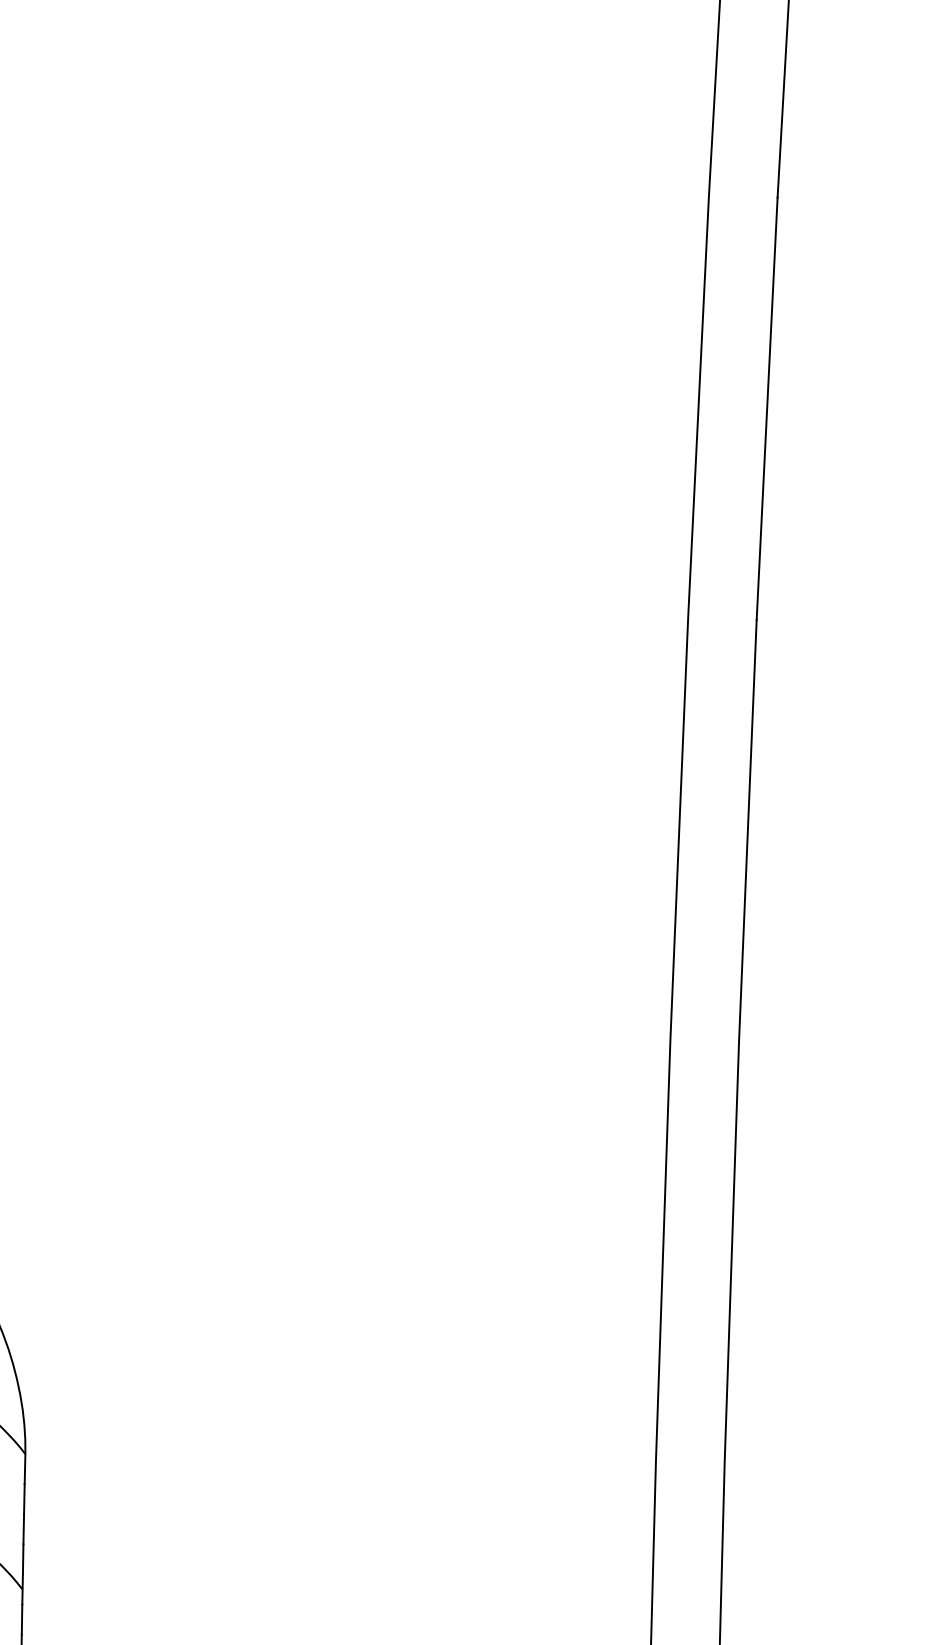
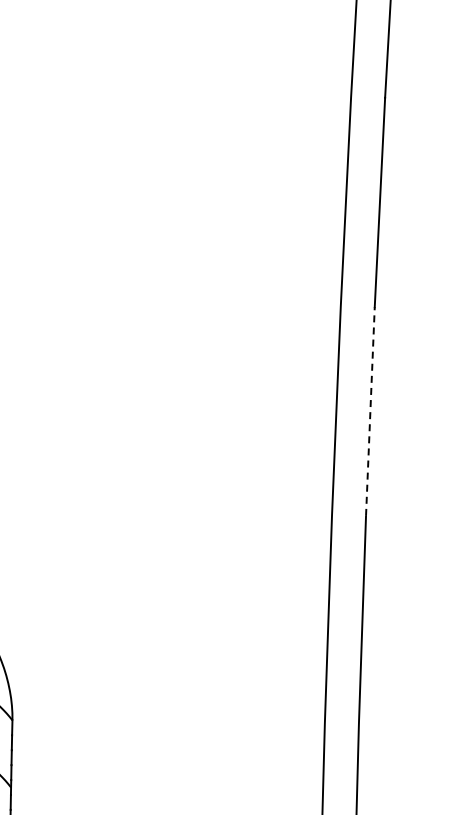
line: (748, 830) -> (370, 411), solid -> dashed

